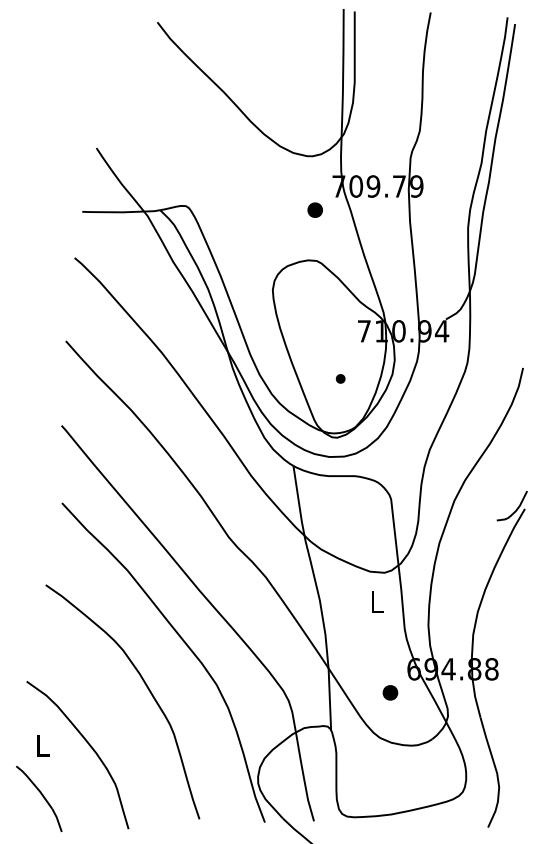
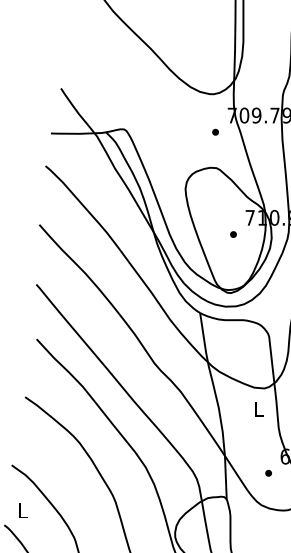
part: (315, 209) -> (215, 131), size x0.62
part: (340, 378) -> (233, 234), moved
part: (390, 692) -> (268, 473), size x0.62

